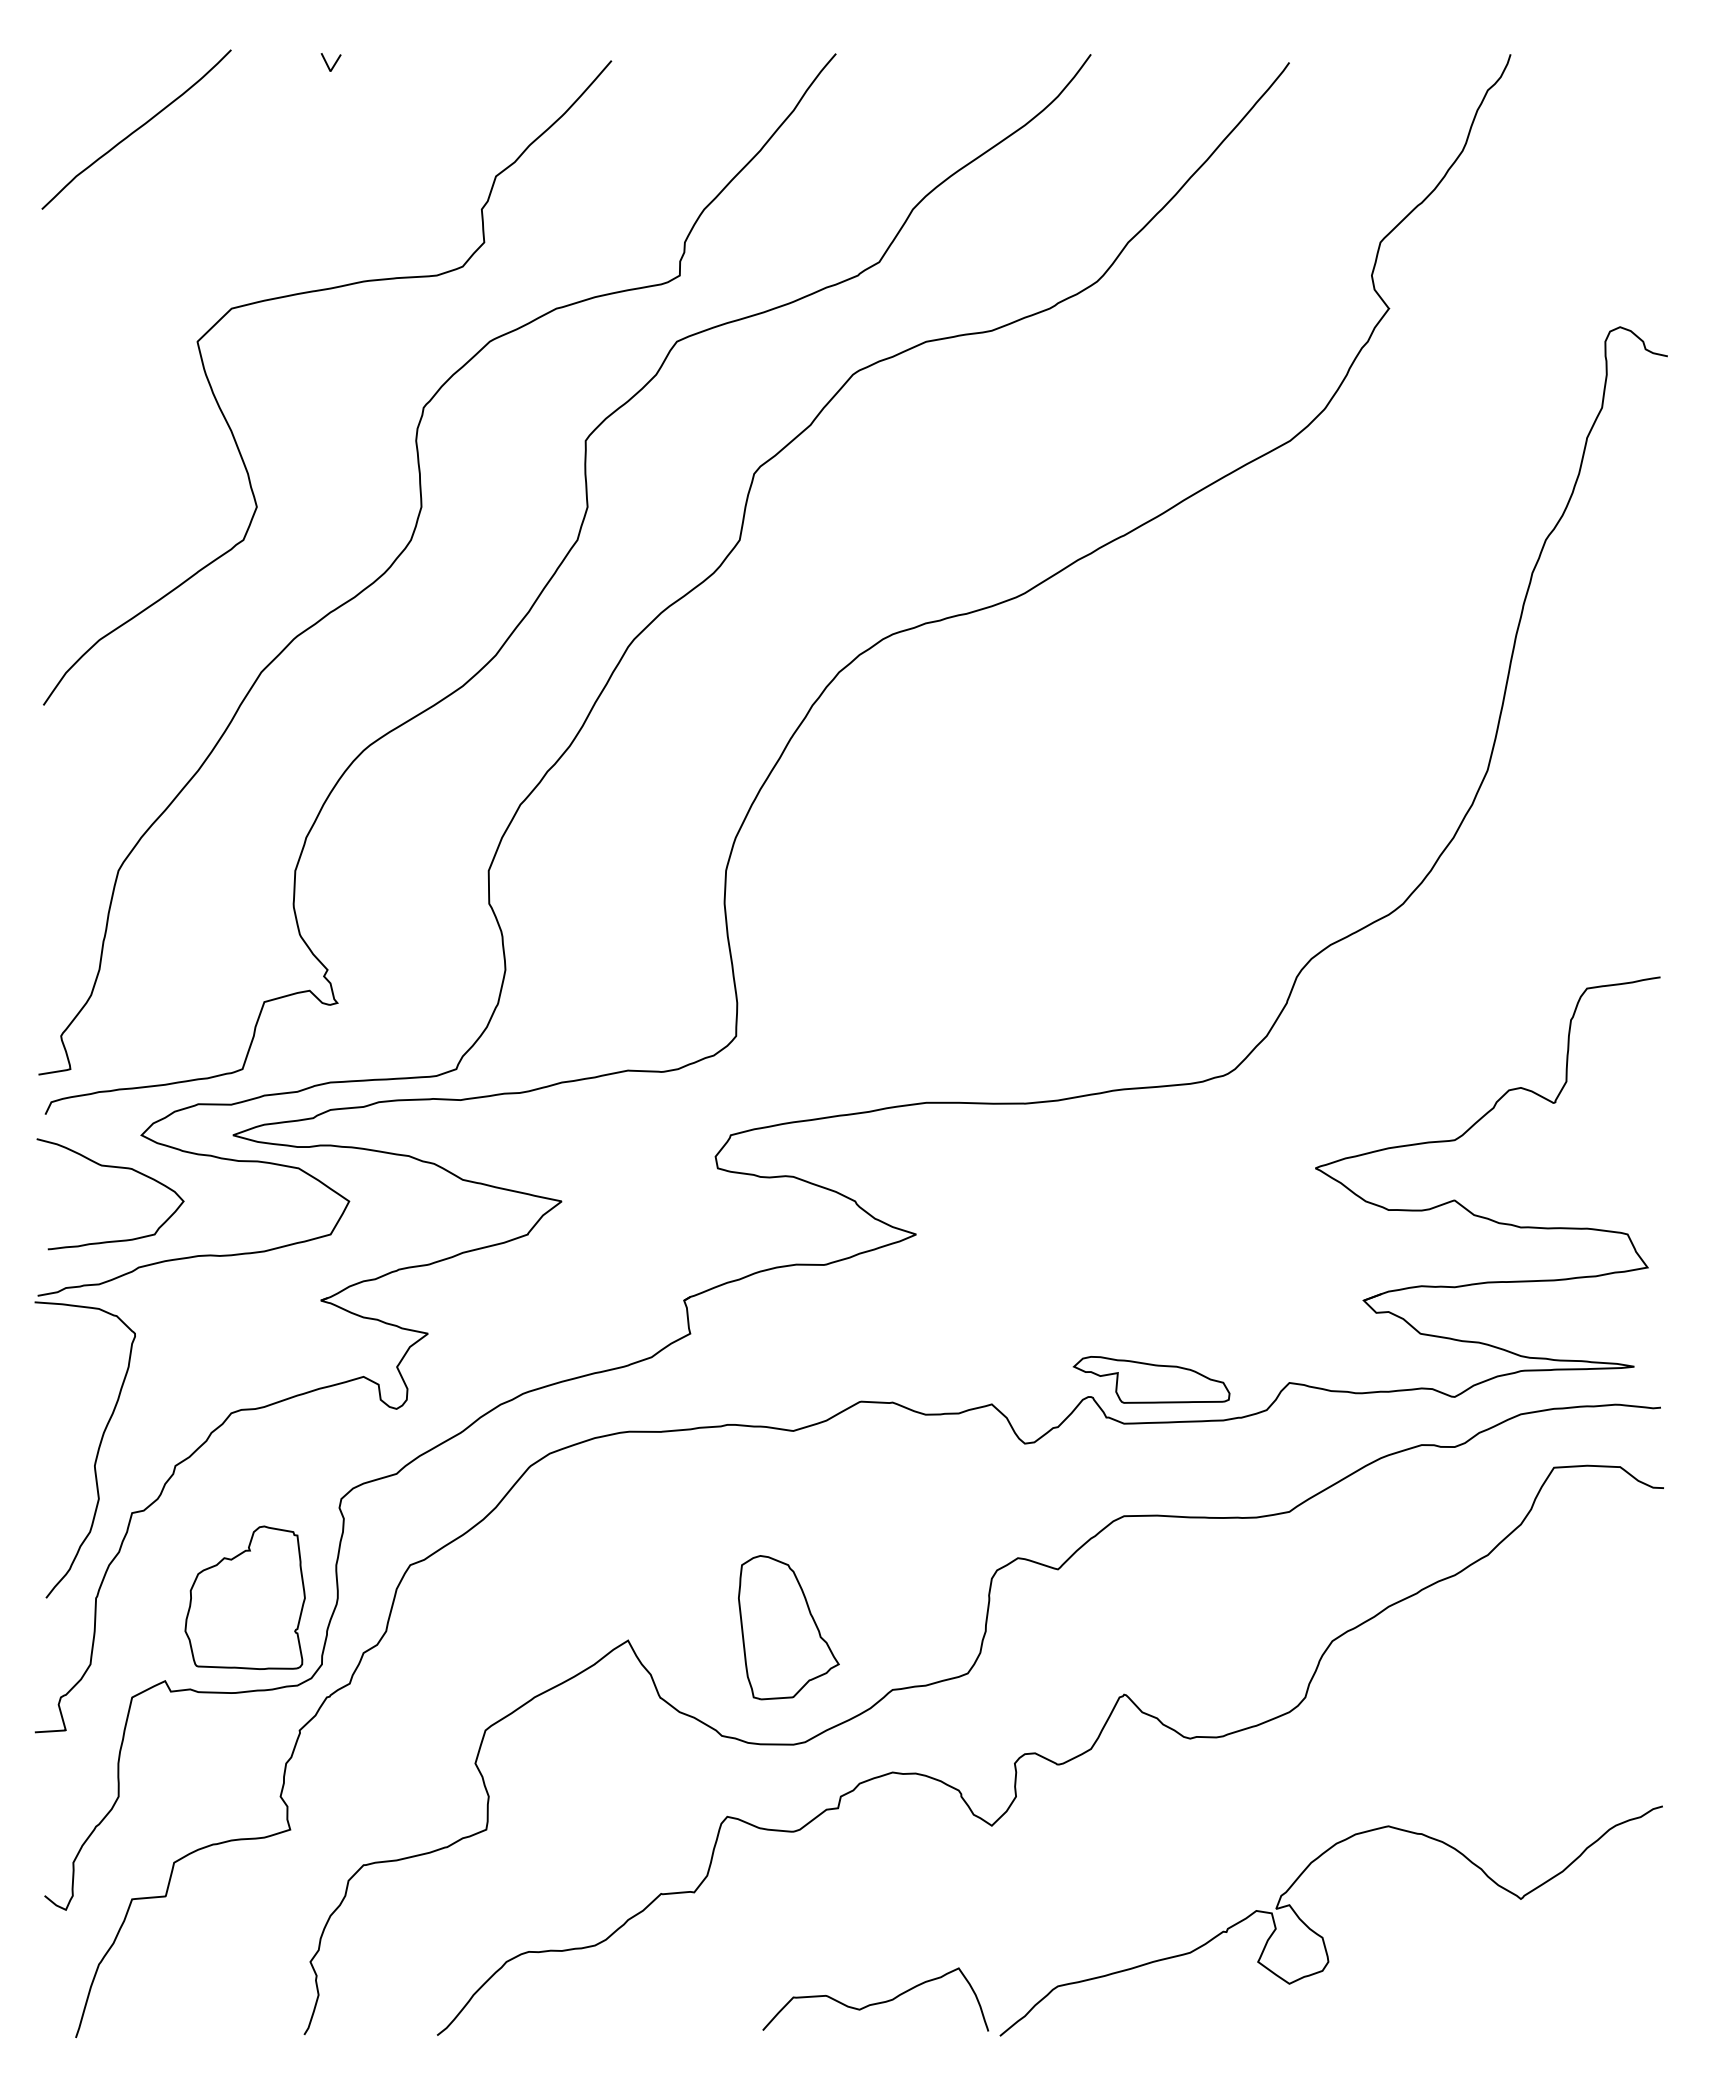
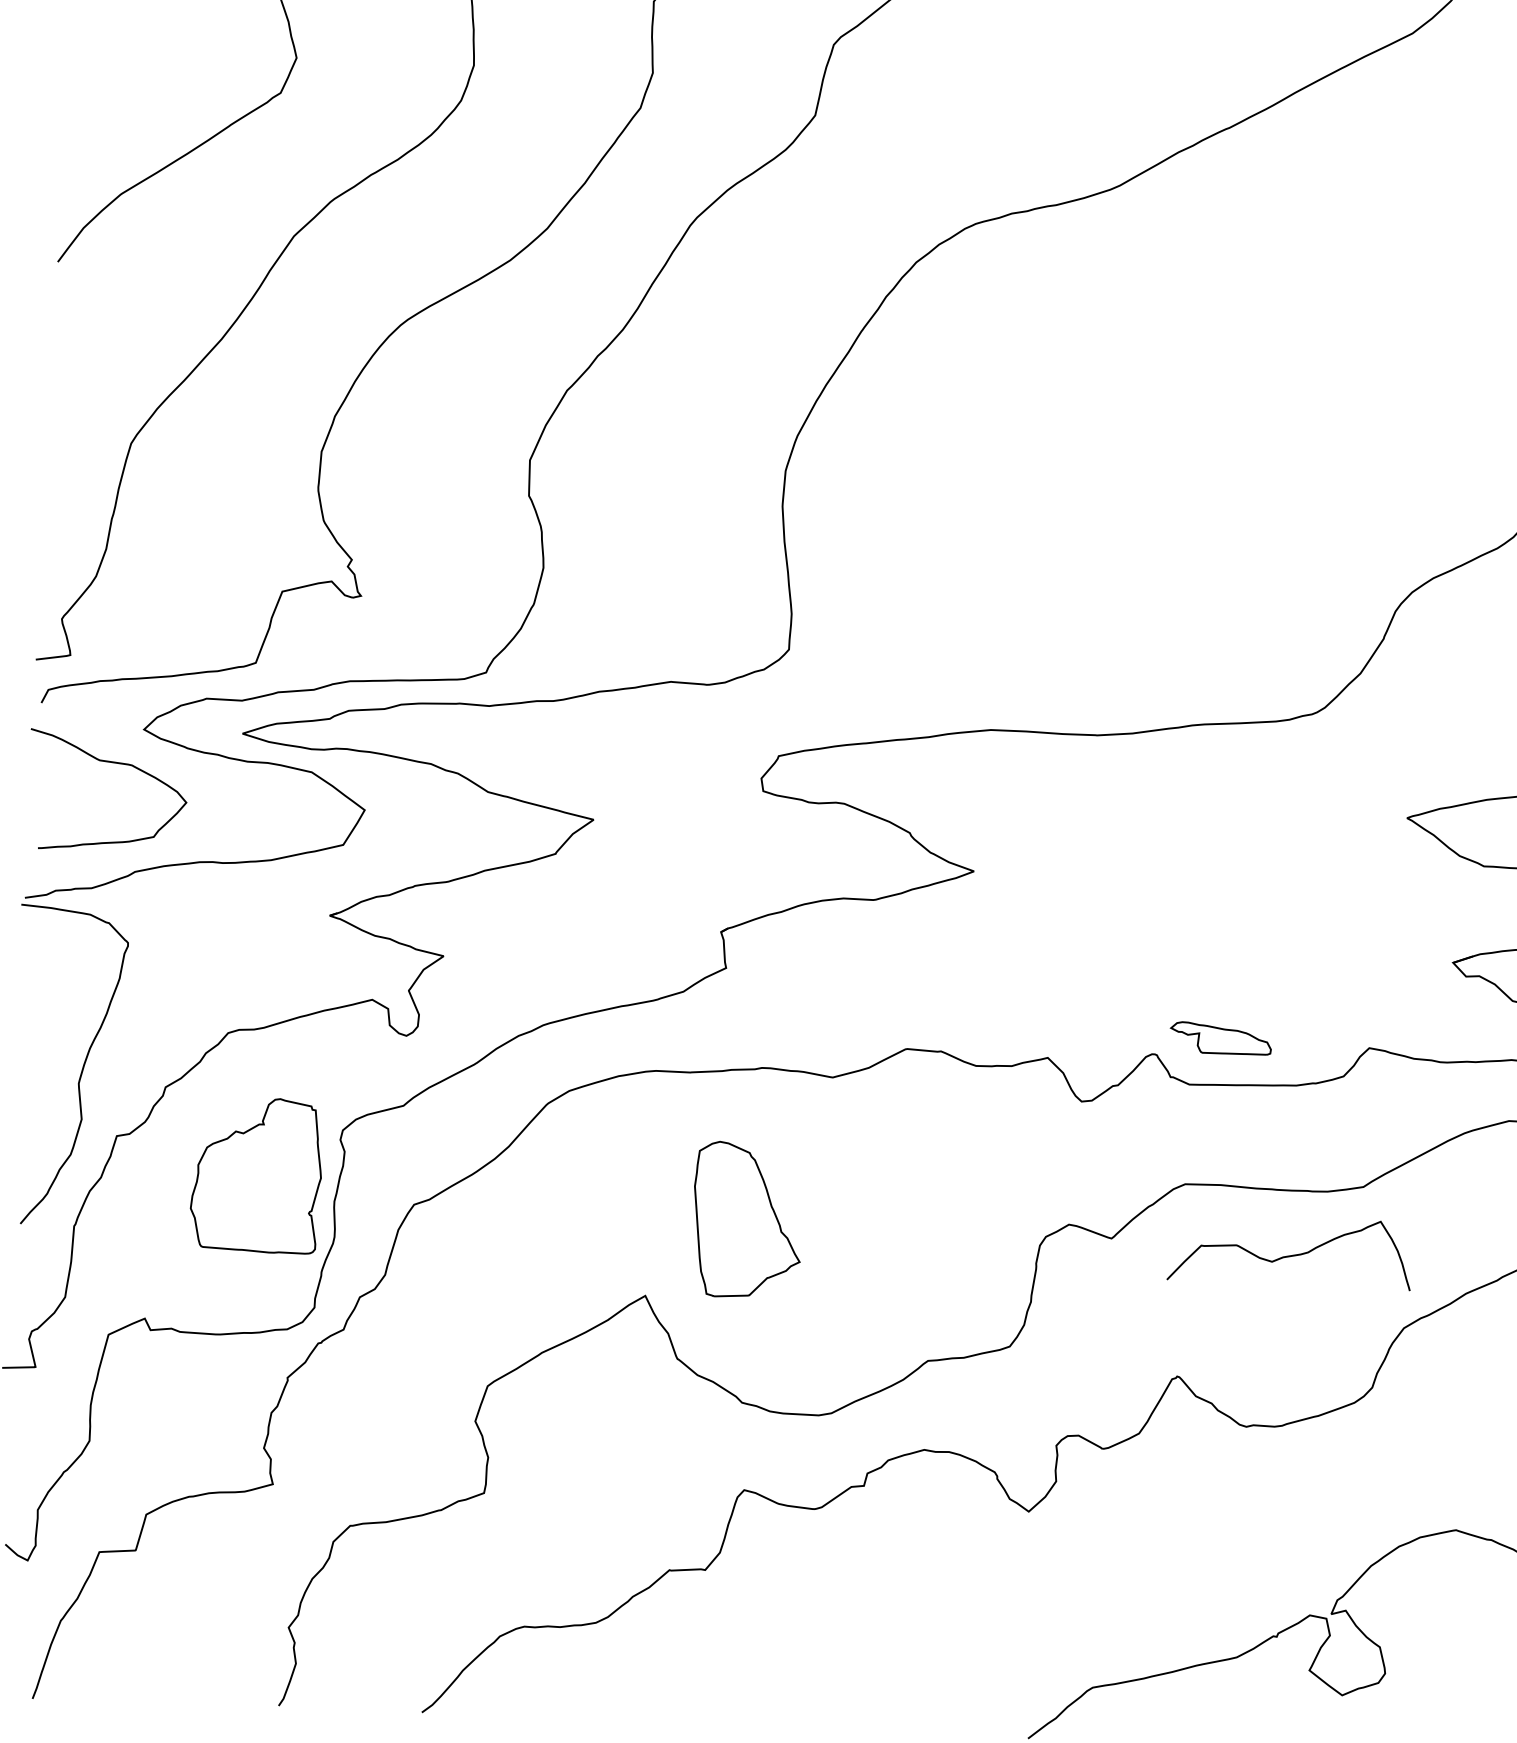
part: (1151, 1379) -> (1220, 1038), size x0.6
part: (244, 1597) -> (255, 1174), moved
part: (788, 1627) -> (747, 1220), moved
curve: (876, 2002) -> (1290, 1254), moved

